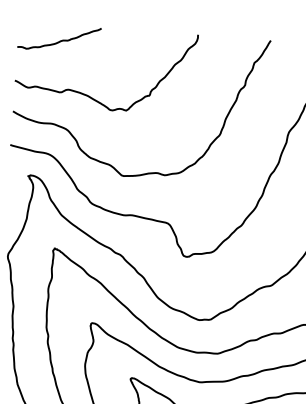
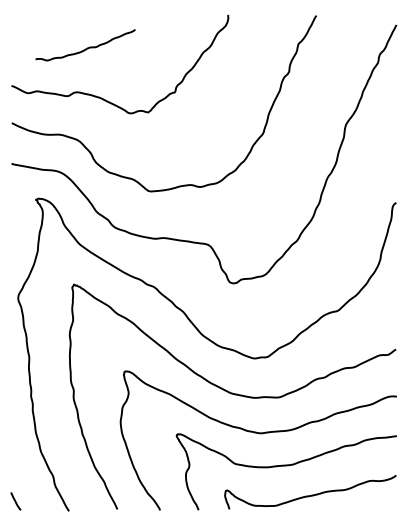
curve: (60, 40) -> (87, 47), moved

